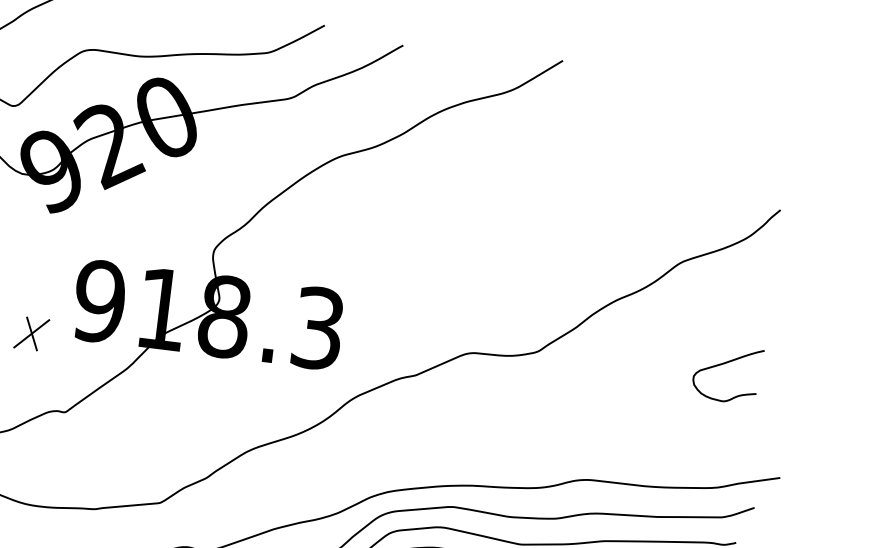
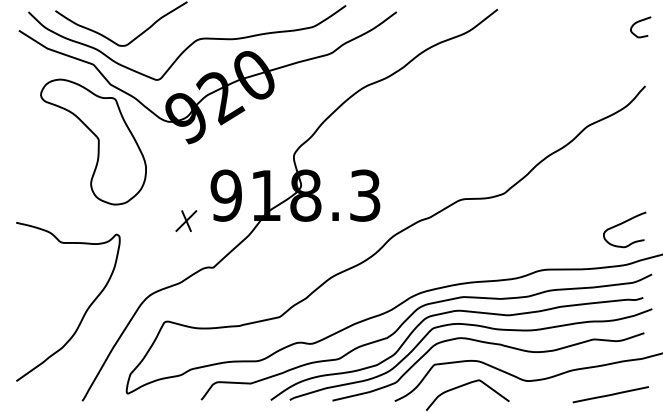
curve: (780, 109) -> (637, 23), added
curve: (724, 365) -> (622, 224), moved

